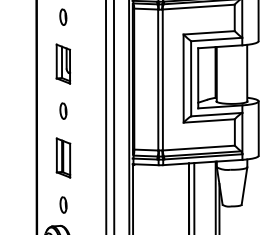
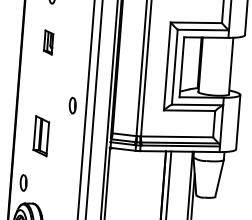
part: (63, 63) -> (48, 41), size x0.6
part: (63, 110) -> (72, 105), moved
part: (63, 204) -> (23, 182), moved

